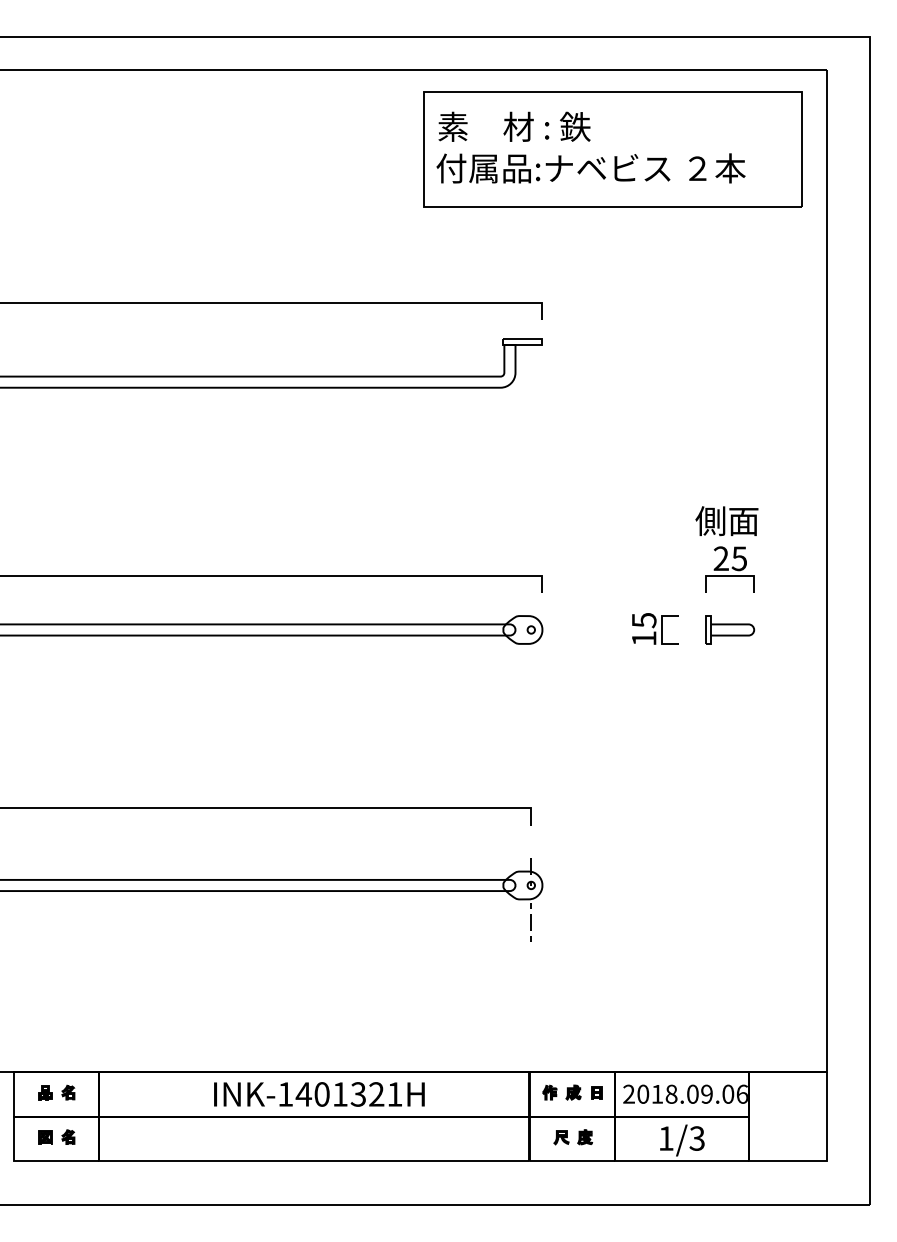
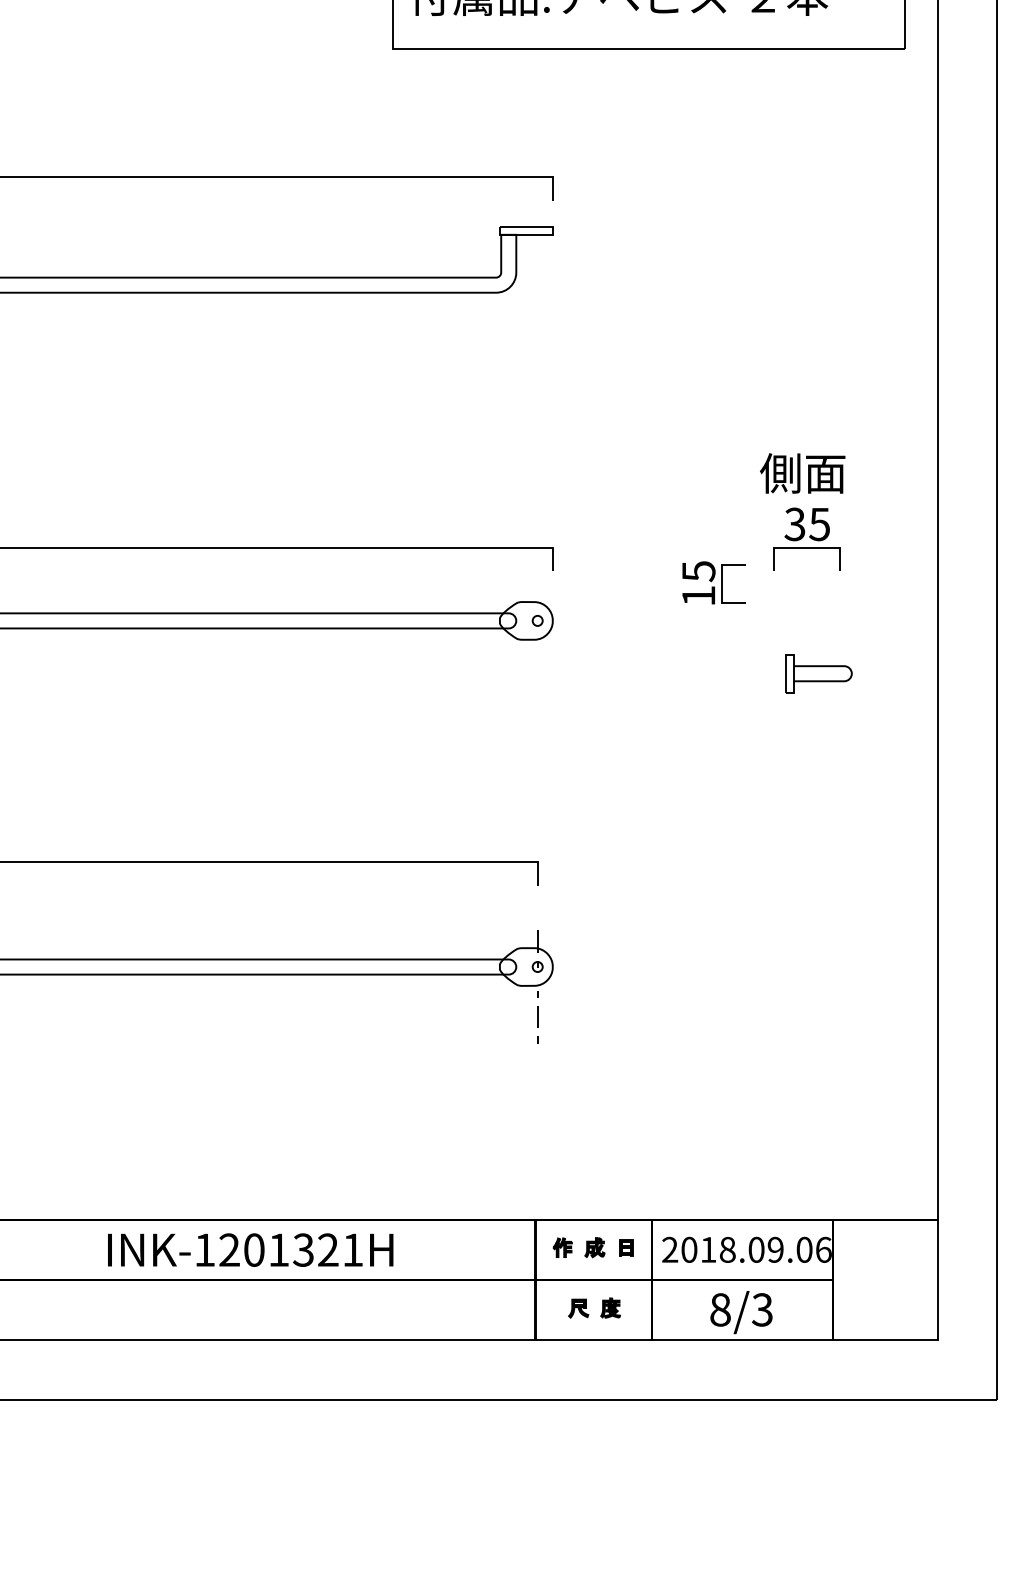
text: (720, 558) -> (794, 524), 25 -> 35
part: (655, 628) -> (714, 582), moved
part: (730, 629) -> (819, 673), moved
text: (303, 1094) -> (229, 1250), INK-1401321H -> INK-1201321H
text: (665, 1138) -> (719, 1309), 1/3 -> 8/3

